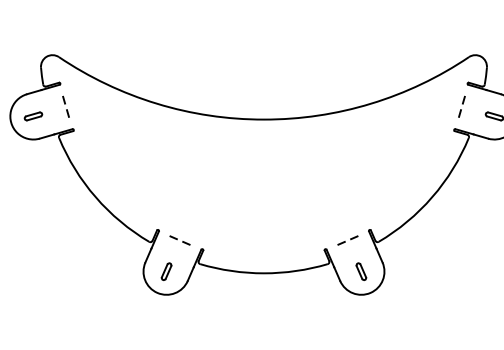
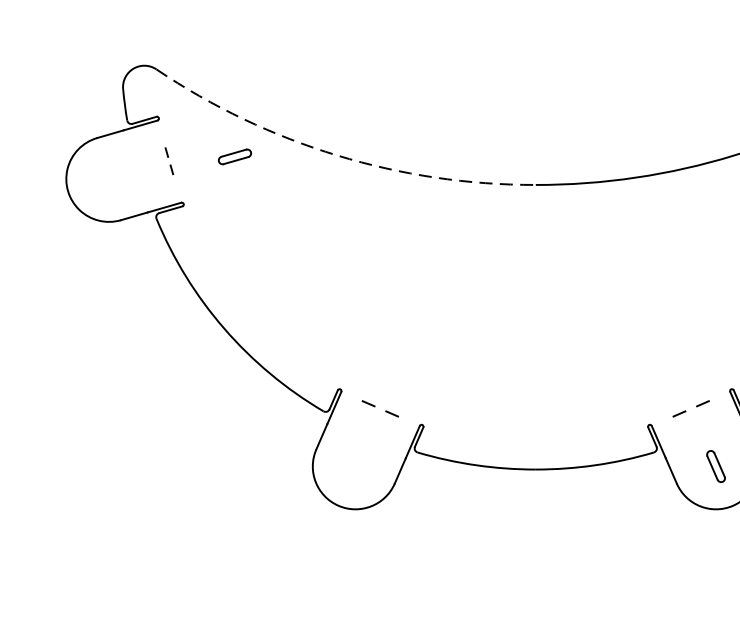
arc: (156, 103) -> (336, 155), solid -> dashed
part: (65, 106) -> (168, 160), size x0.7
part: (33, 116) -> (235, 157), moved
part: (166, 271) -> (355, 466), removed

